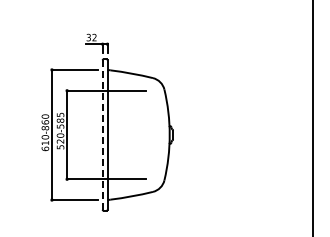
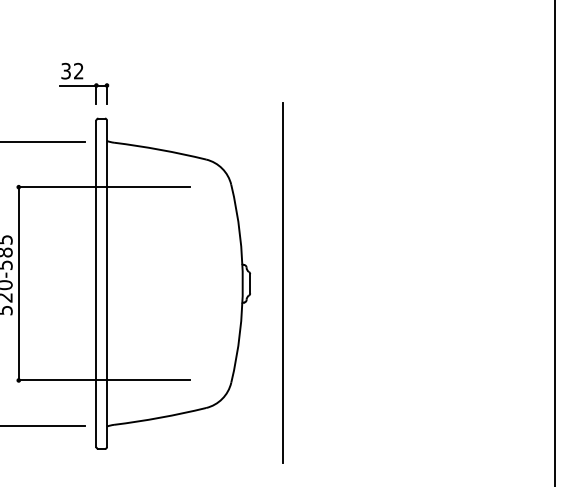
line: (188, 134) -> (283, 282), added
line: (102, 135) -> (96, 284), dashed -> solid

